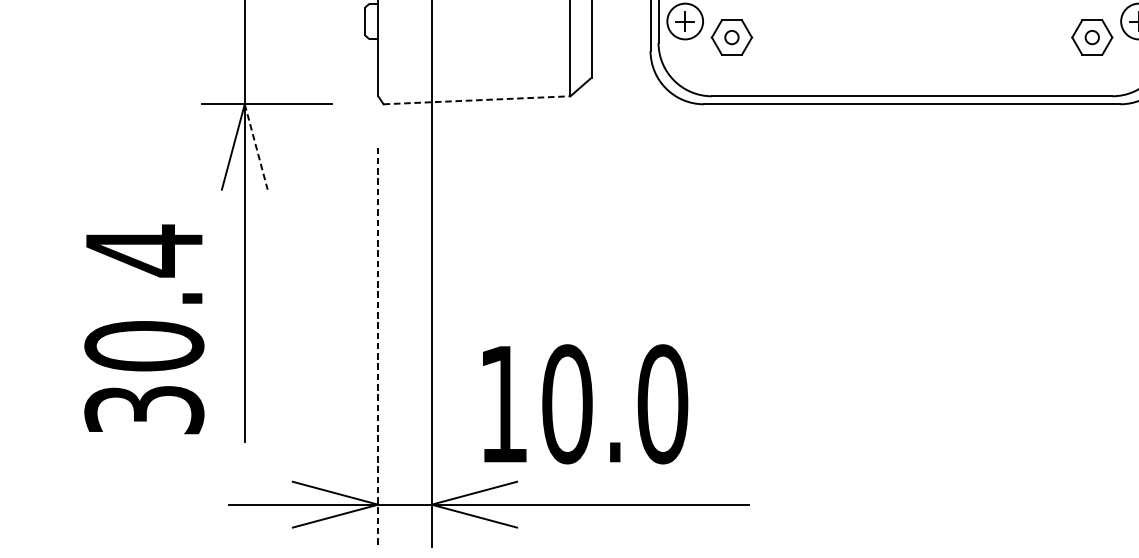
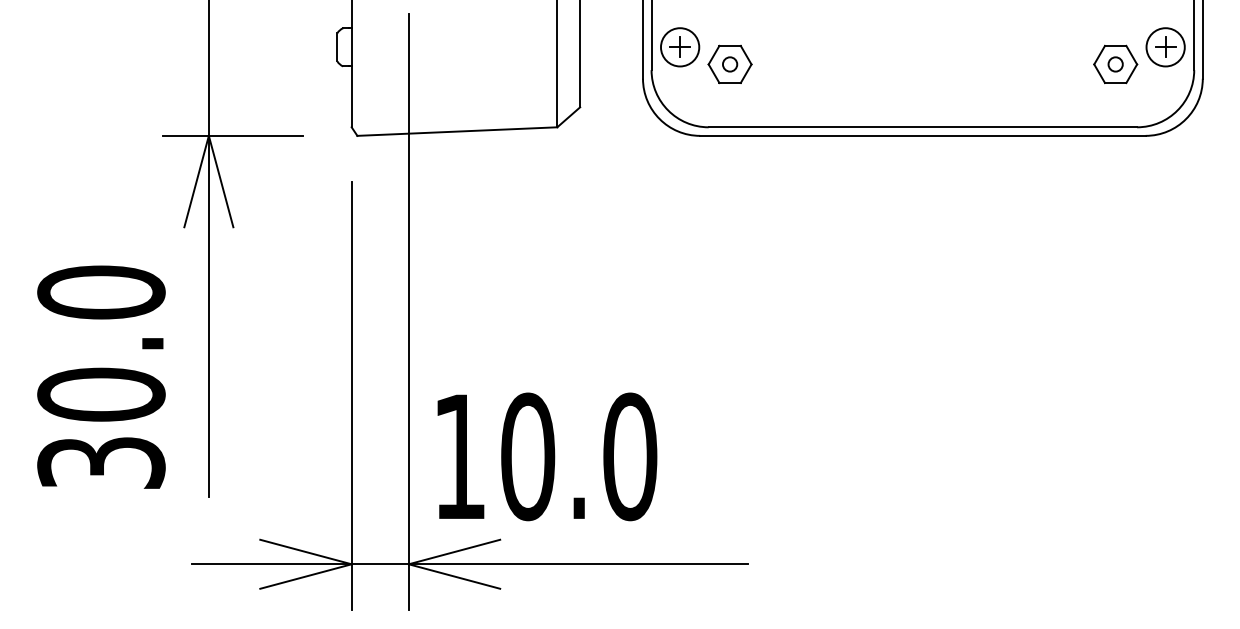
line: (477, 100) -> (457, 131), dashed -> solid
line: (256, 147) -> (221, 182), dashed -> solid
text: (144, 250) -> (101, 292), 30.4 -> 30.0
line: (378, 347) -> (351, 396), dashed -> solid
text: (585, 403) -> (547, 456), moved

